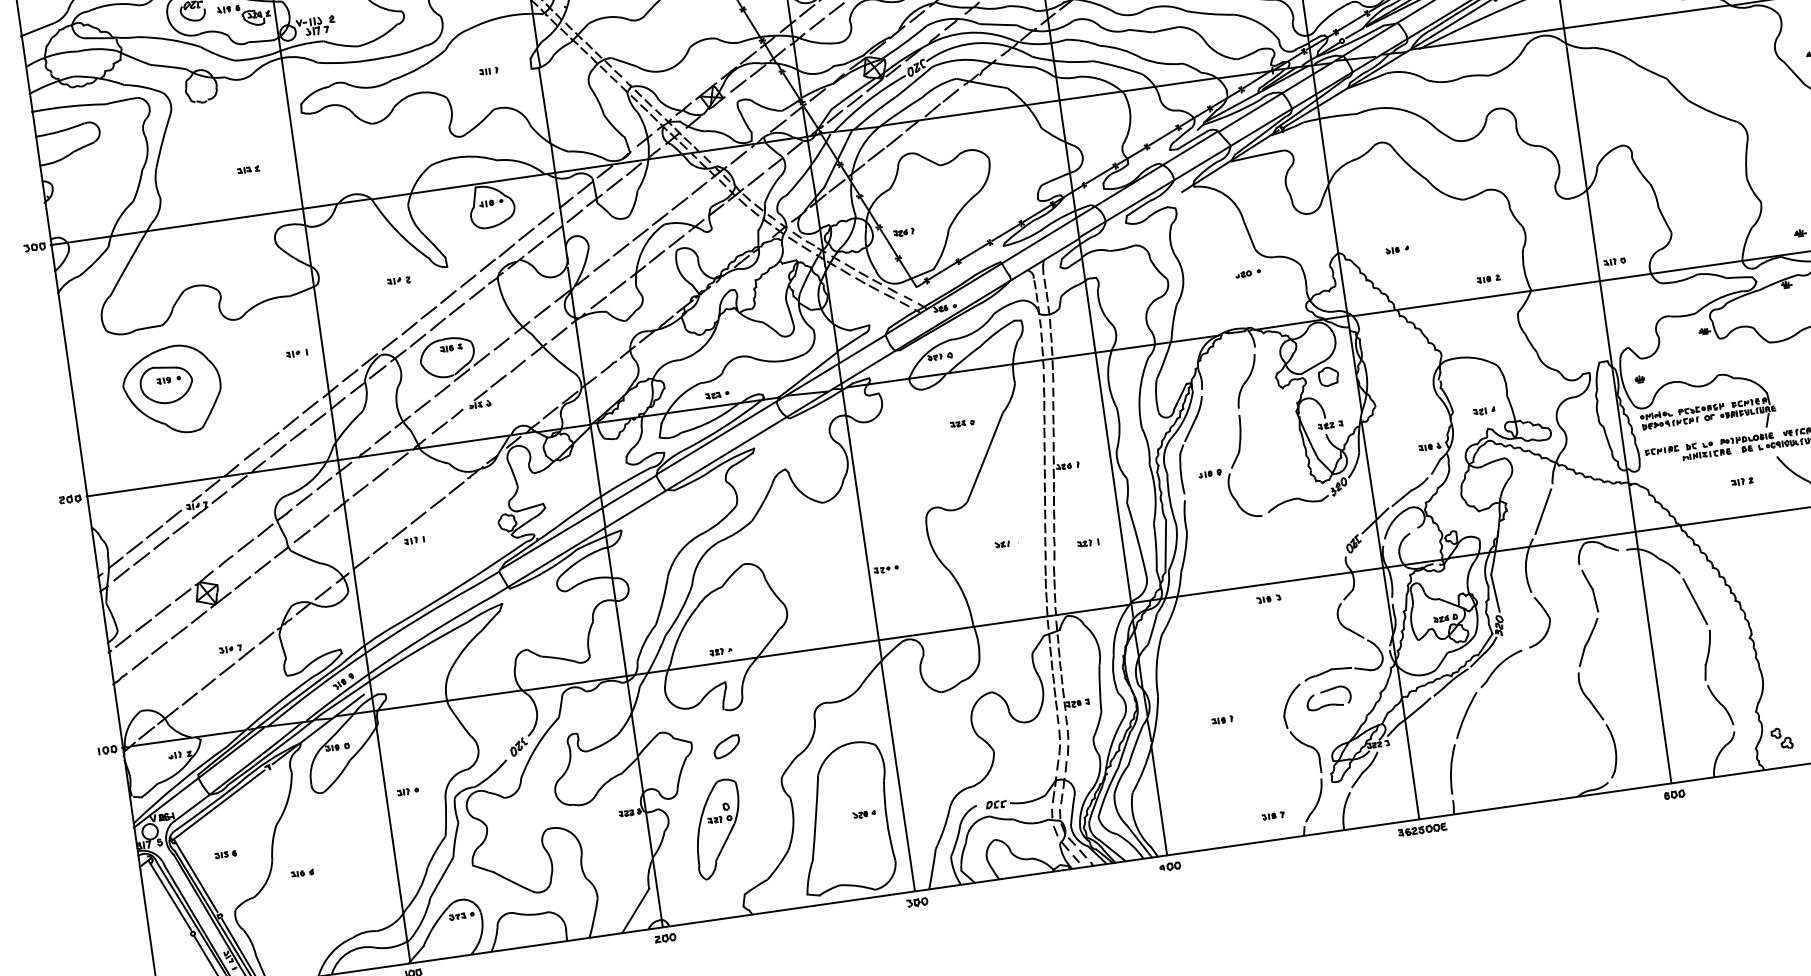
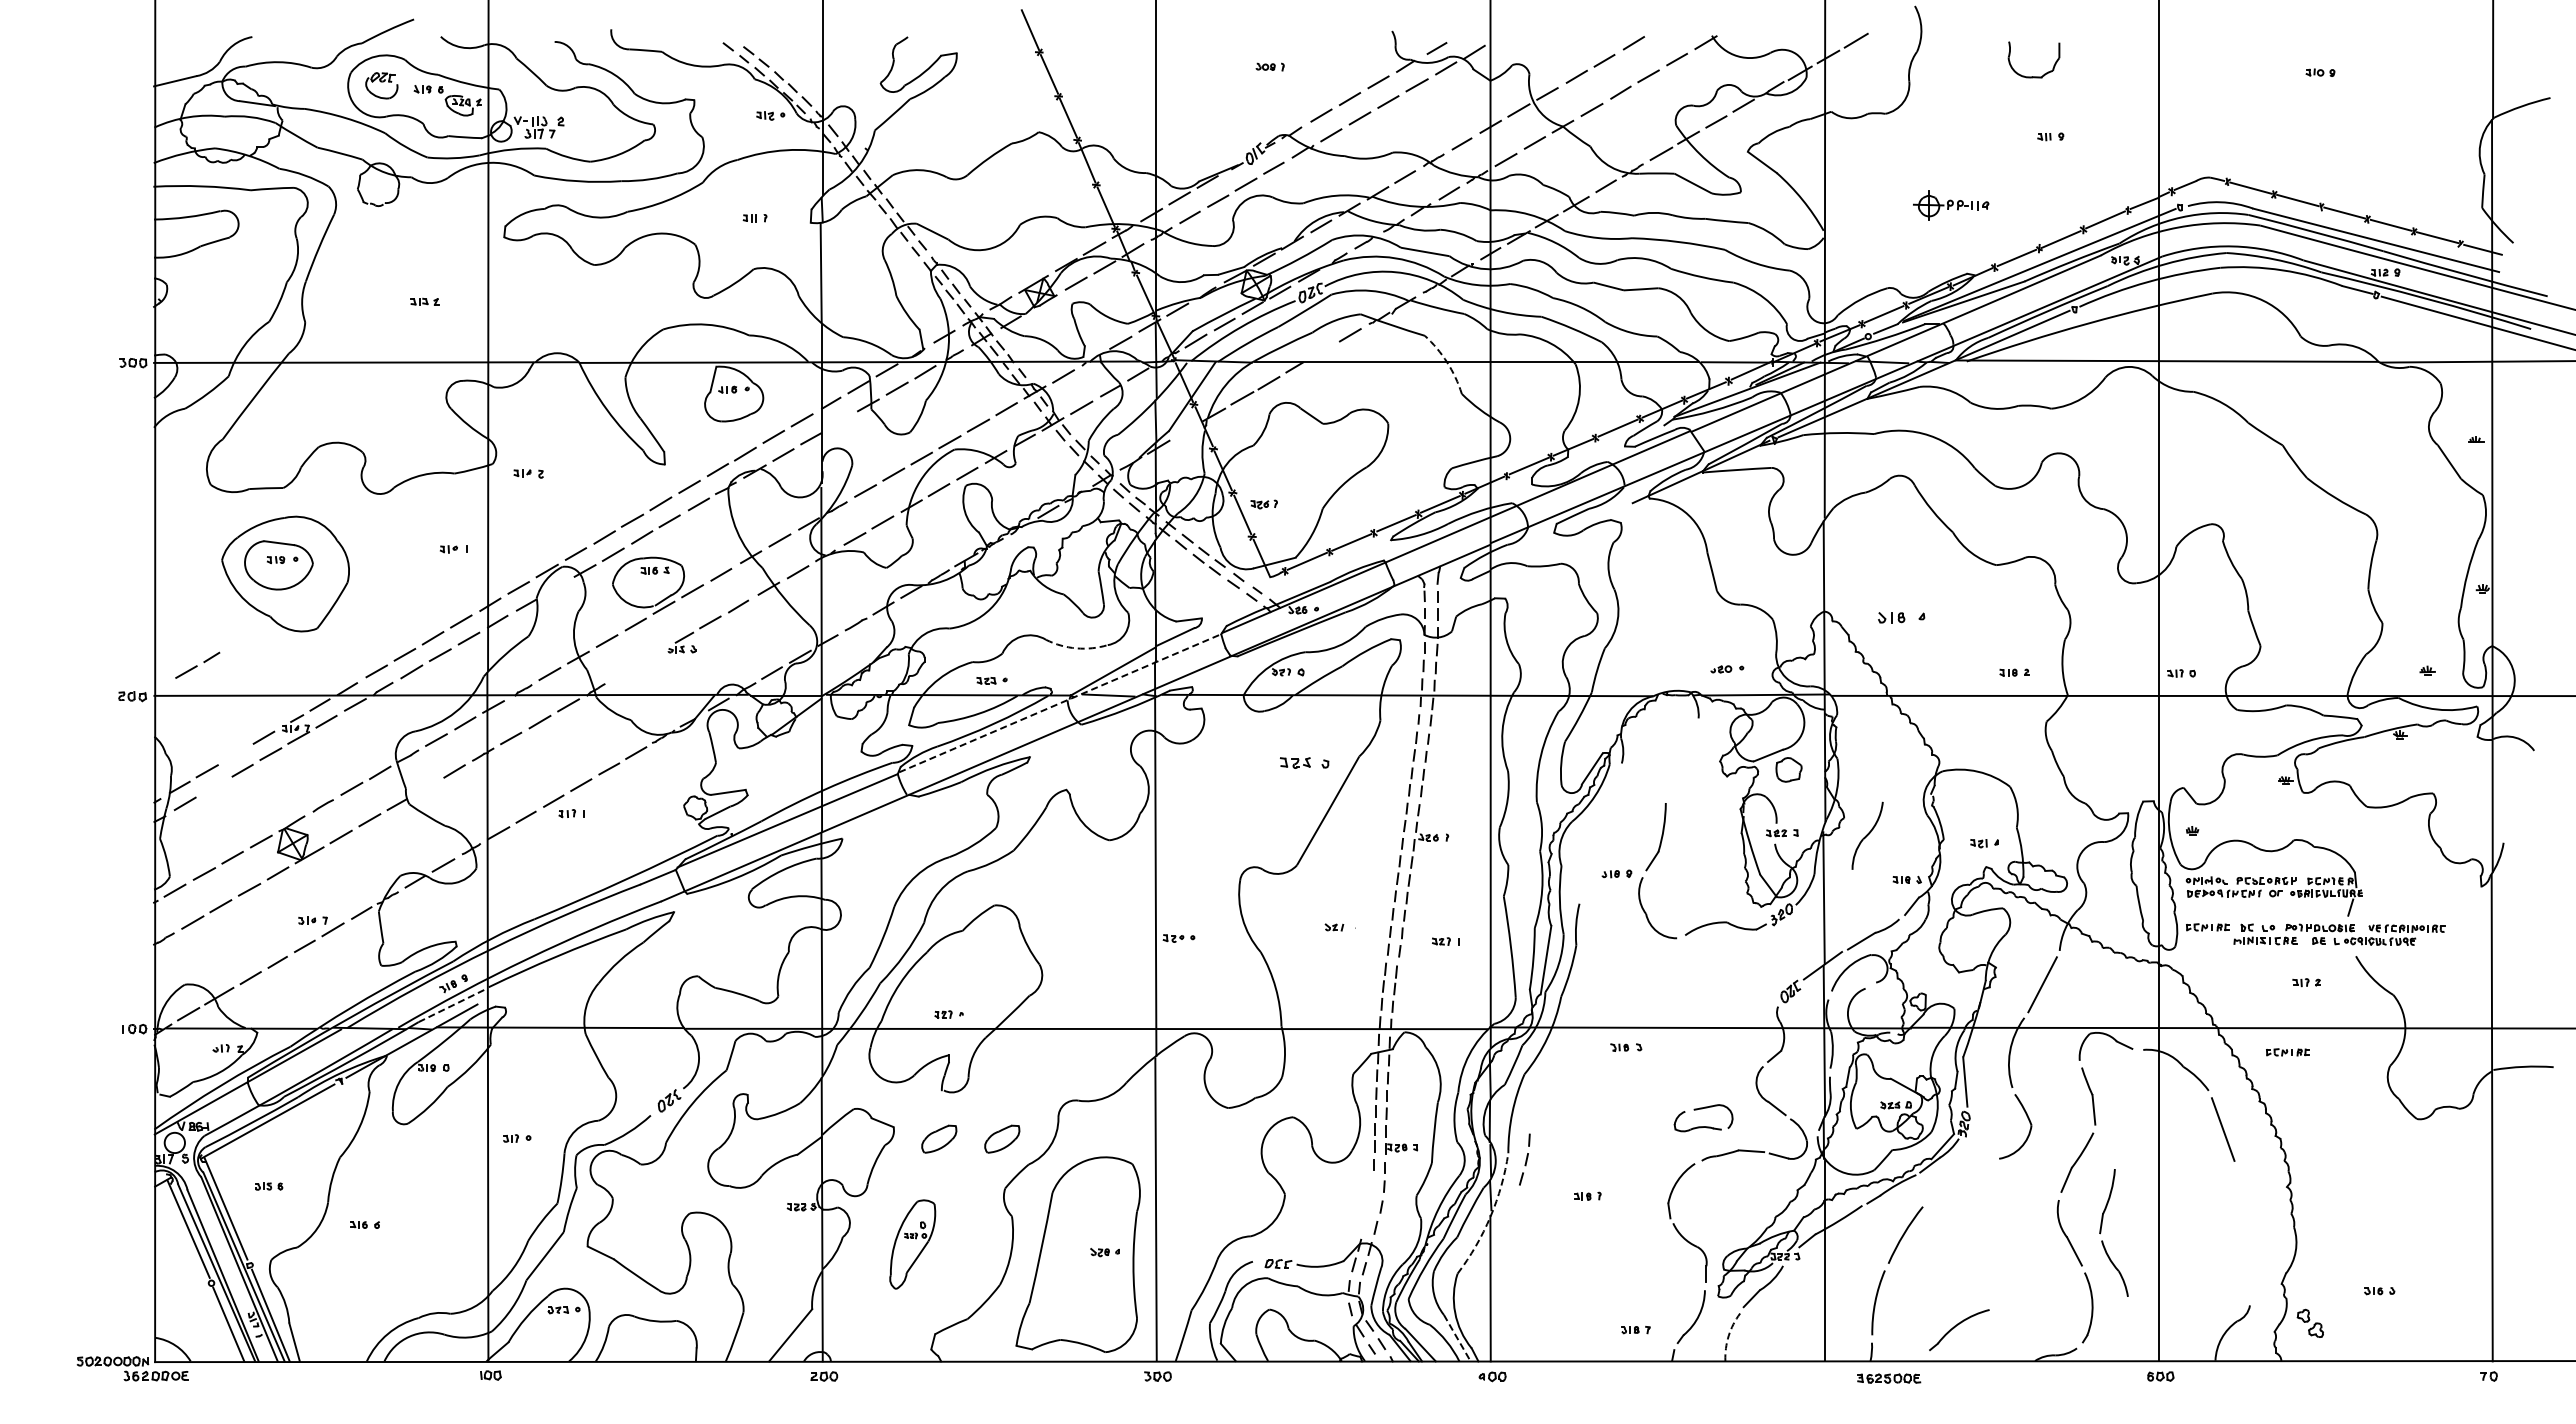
arc: (1027, 105) -> (1447, 362), solid -> dashed
line: (932, 110) -> (1323, 350), removed
line: (836, 186) -> (1185, 431), removed
line: (574, 216) -> (839, 422), removed
part: (1397, 250) -> (1901, 618), size x1.6
part: (1248, 273) -> (1727, 669), moved
part: (398, 280) -> (528, 473), moved
arc: (777, 361) -> (1076, 648), solid -> dashed
line: (377, 372) -> (555, 588), removed
part: (1246, 381) -> (1867, 835), moved
line: (771, 404) -> (1060, 703), solid -> dashed
part: (447, 420) -> (197, 664), moved
part: (962, 423) -> (1304, 762), size x1.6
part: (1186, 440) -> (1592, 826), removed
line: (154, 531) -> (235, 754), removed
line: (301, 536) -> (426, 787), removed
part: (1735, 536) -> (2287, 1052), added
line: (141, 559) -> (213, 787), removed
part: (1269, 599) -> (1626, 1047), moved
part: (1501, 668) -> (1959, 1329), moved
part: (1706, 679) -> (2101, 1232), moved
line: (345, 697) -> (453, 1004), solid -> dashed
part: (1329, 704) -> (1703, 1126), moved
part: (774, 739) -> (1002, 1138), added
arc: (1151, 745) -> (1490, 1216), solid -> dashed
part: (1057, 749) -> (1524, 1159), moved
arc: (1343, 810) -> (1728, 1335), solid -> dashed
part: (718, 829) -> (912, 1244), size x0.7
part: (1422, 829) -> (1889, 1378), moved
line: (1139, 841) -> (1457, 1338), solid -> dashed

